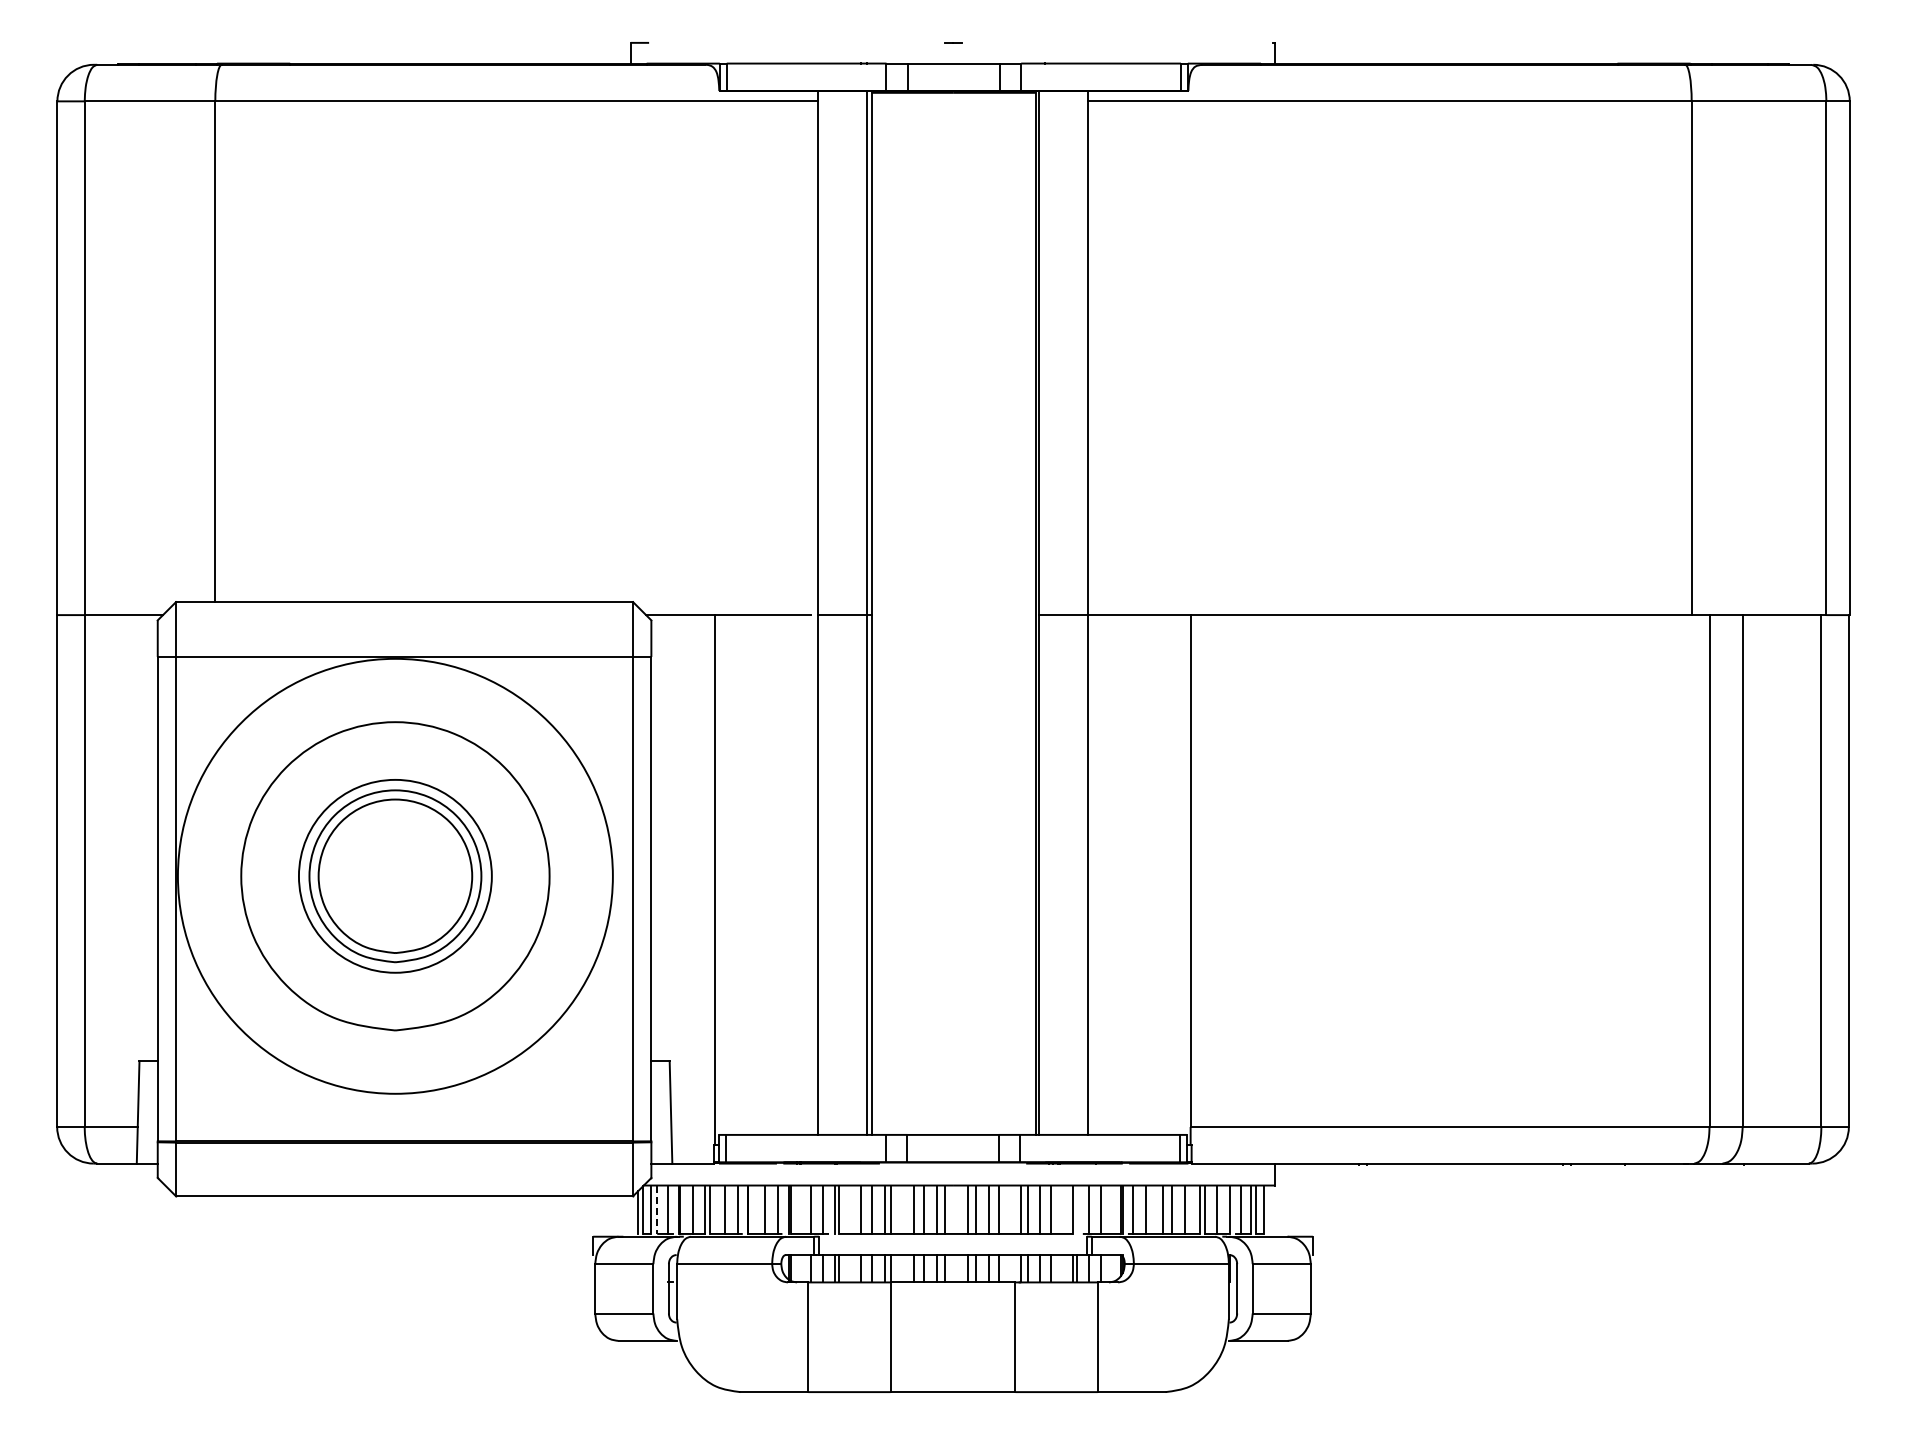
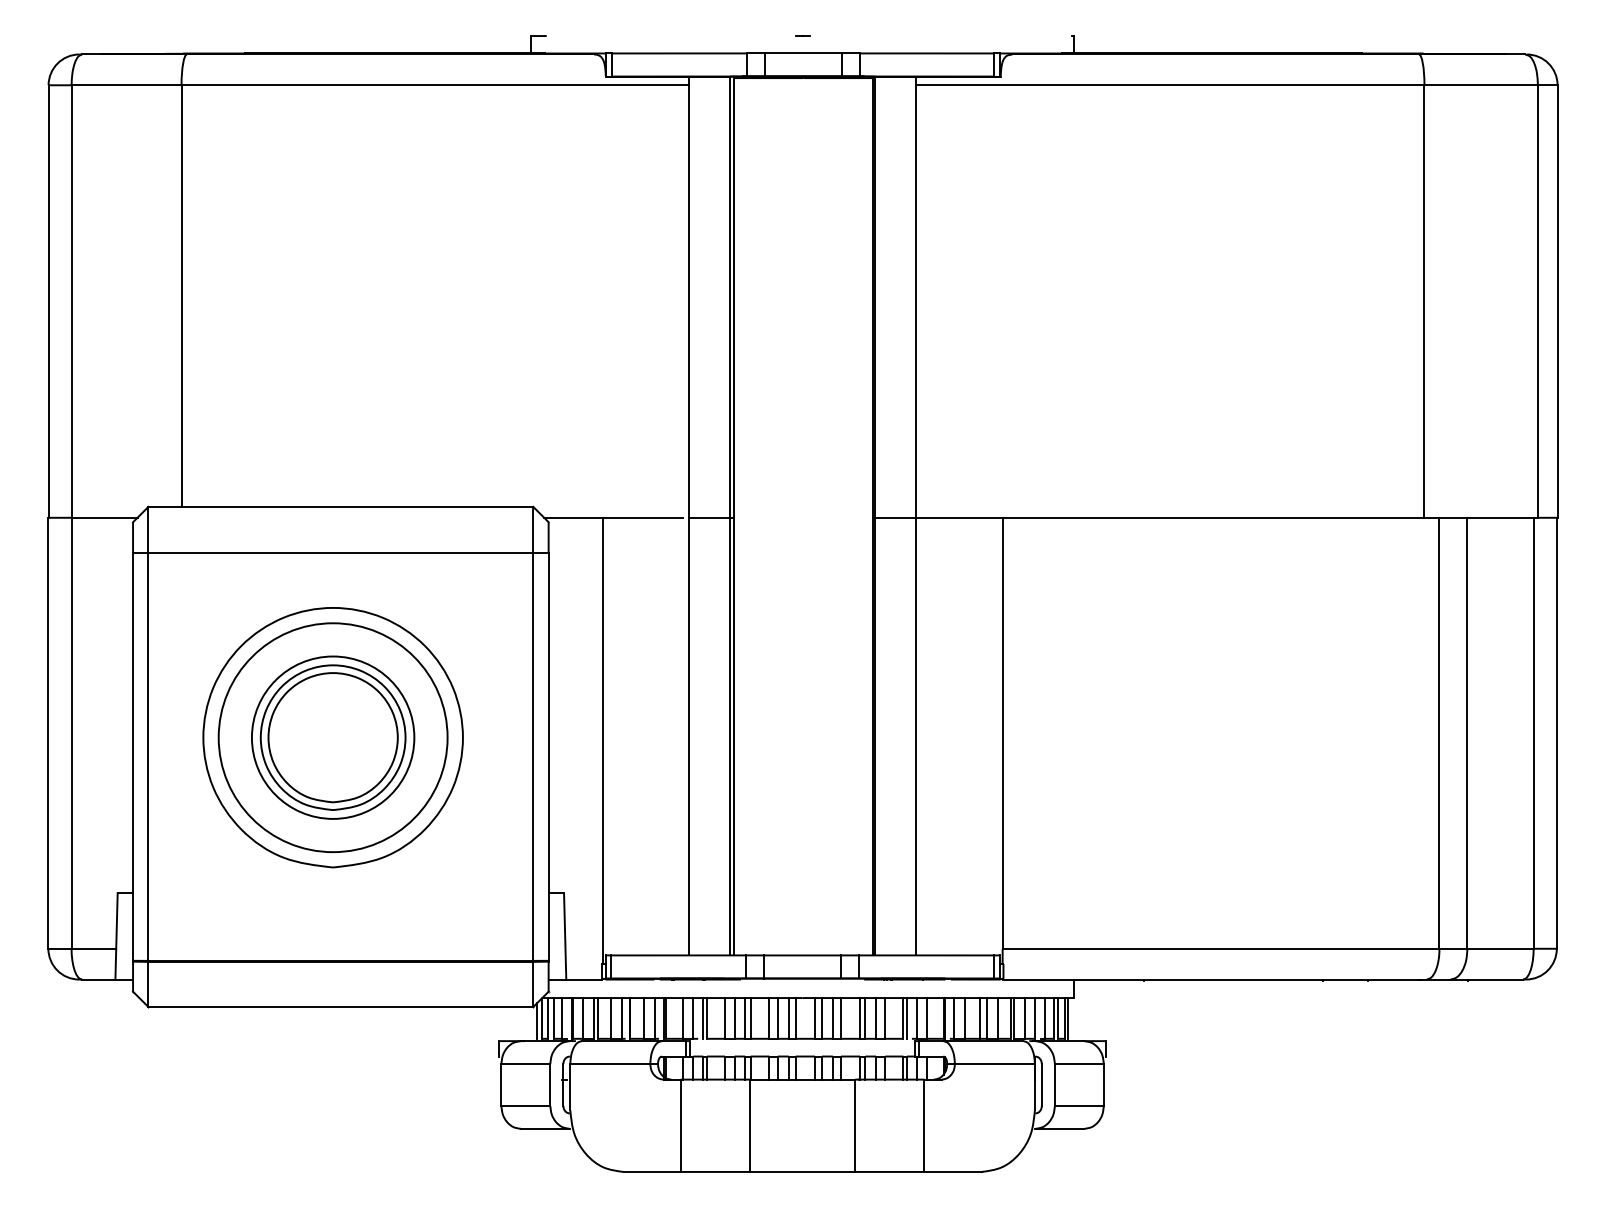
circle: (395, 876) -> (333, 737), size x0.62
line: (1077, 1209) -> (907, 1018), added
line: (1268, 1209) -> (1068, 1018), added
line: (657, 1210) -> (553, 1019), dashed -> solid

